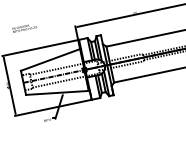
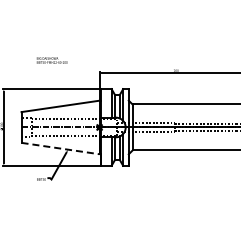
text: (24, 28) -> (51, 60), moved
line: (58, 92) -> (61, 148), solid -> dashed

